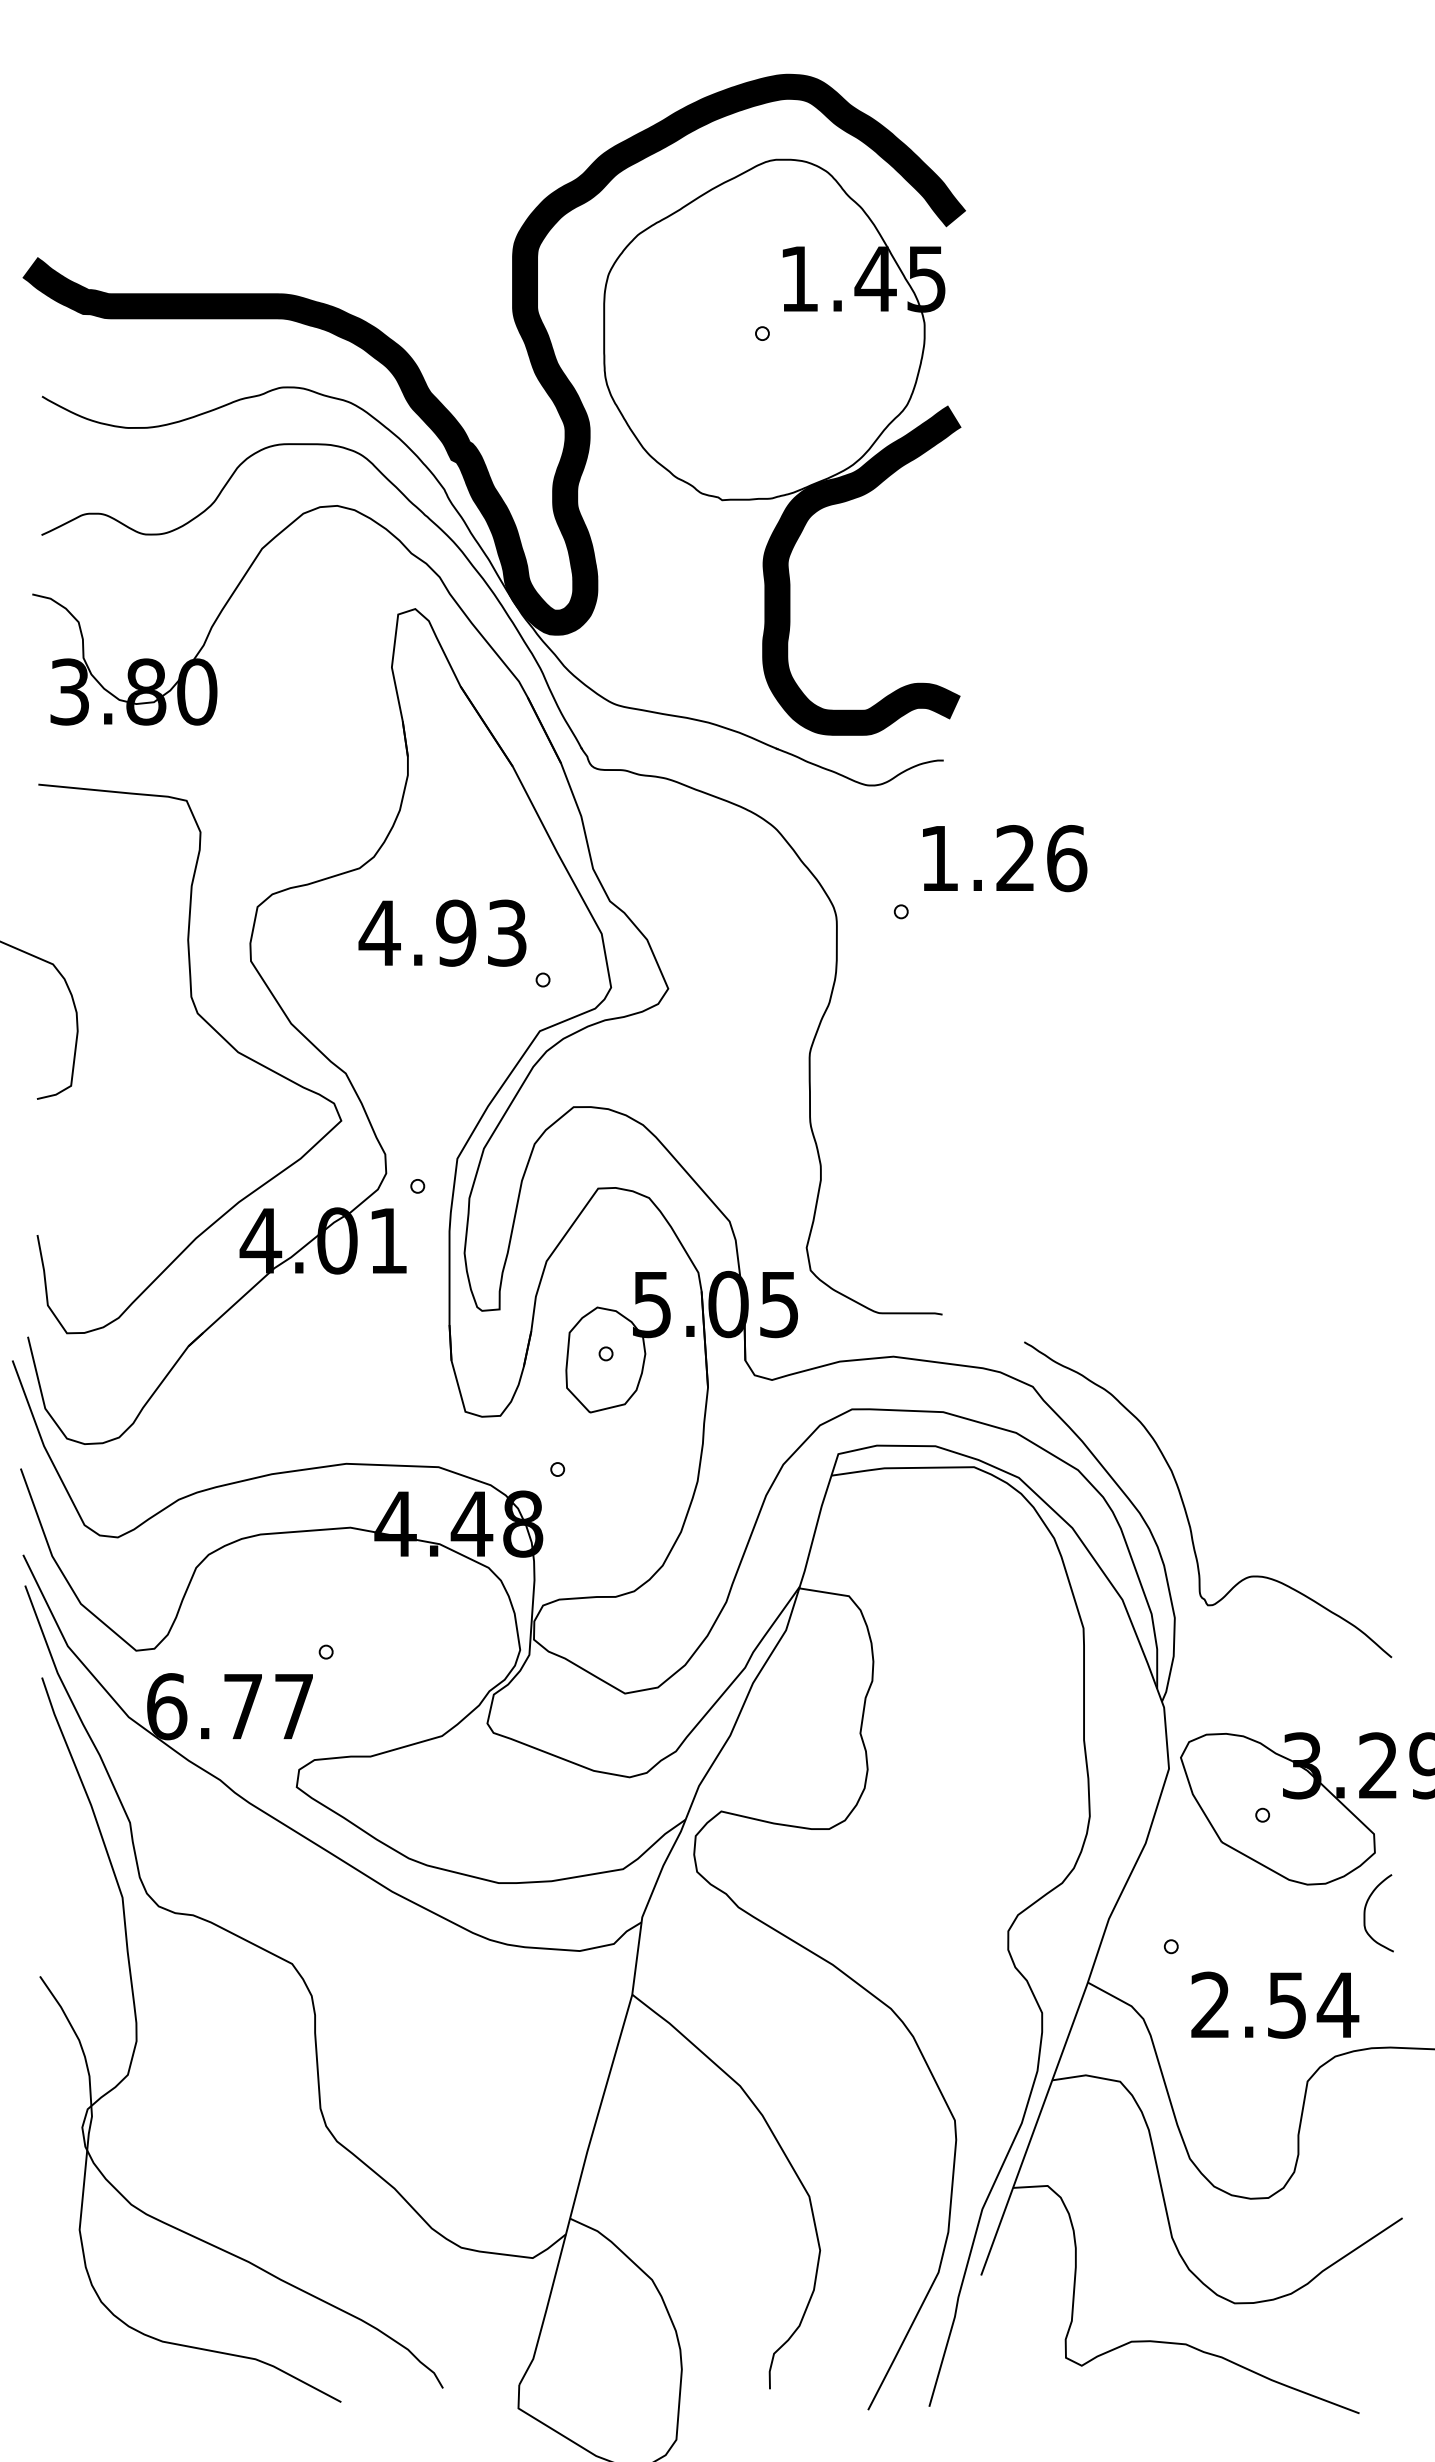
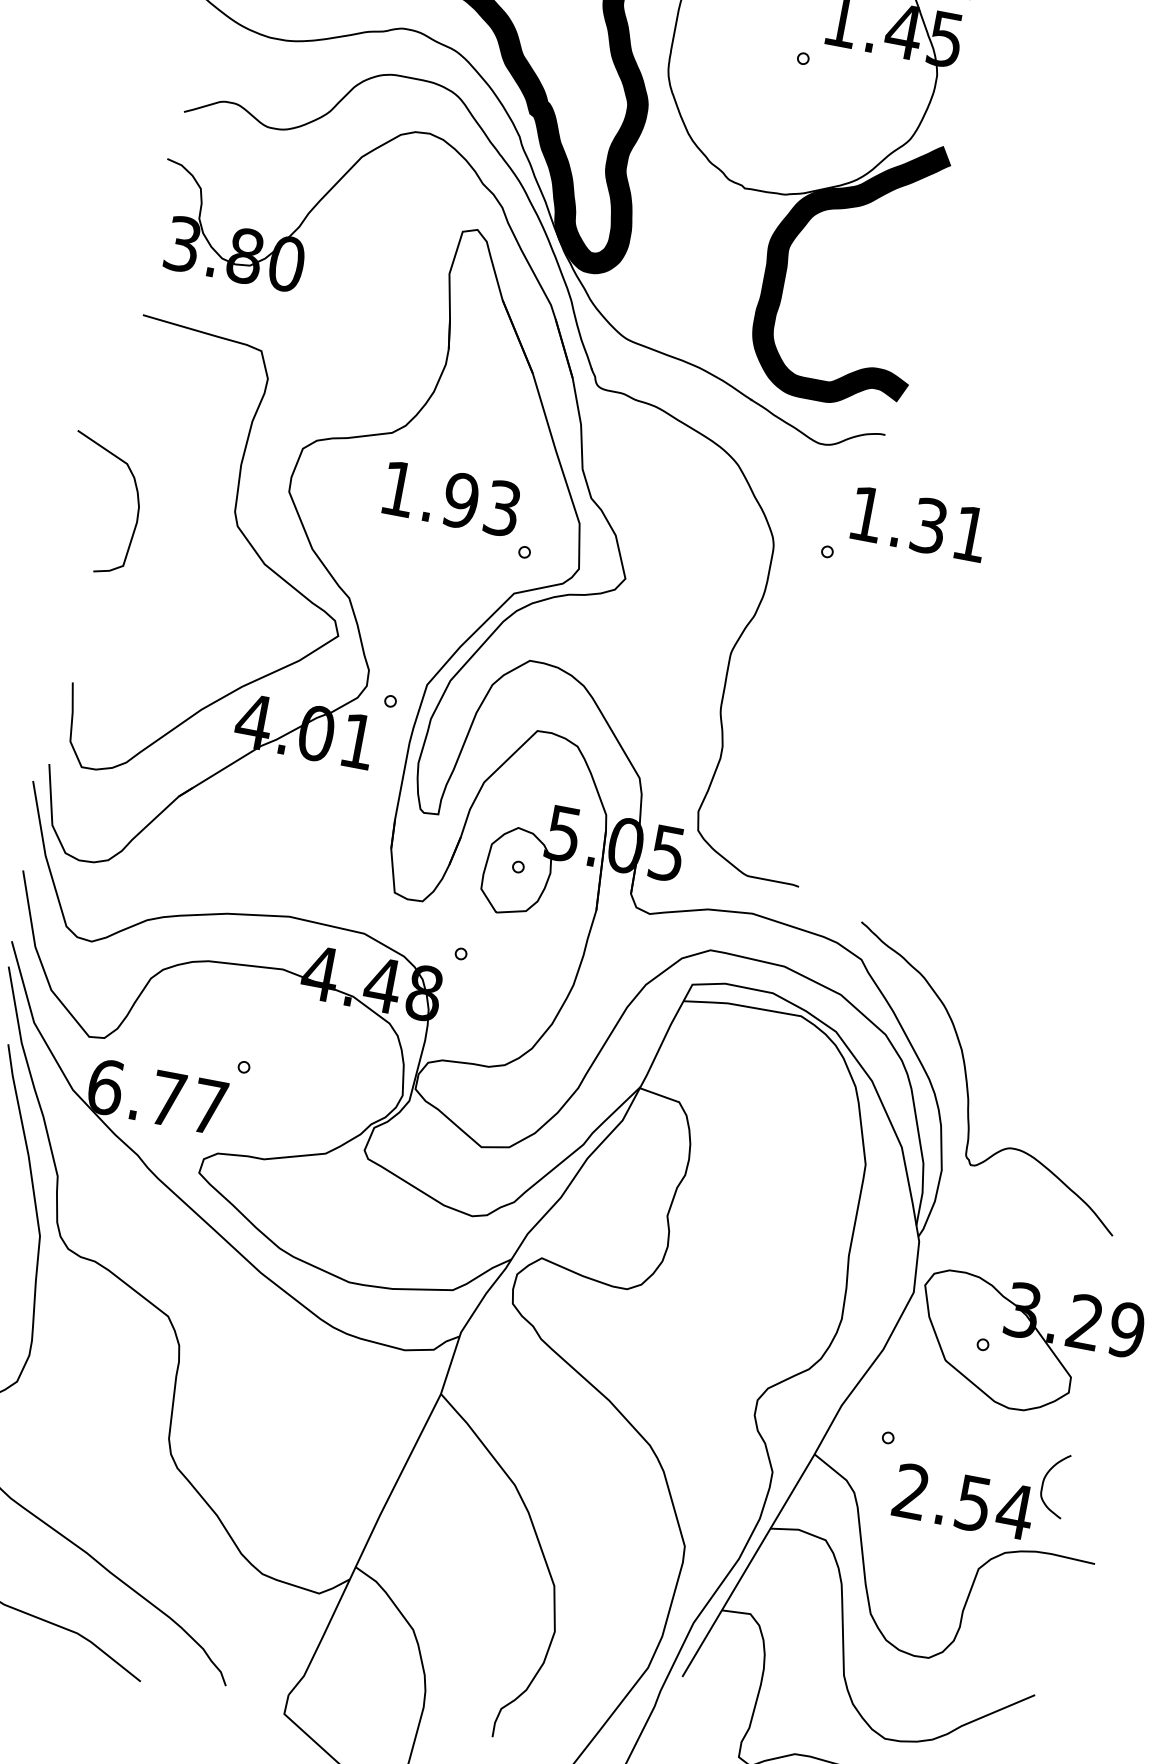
text: (1041, 858) -> (950, 530), 1.26 -> 1.31
text: (379, 932) -> (398, 488), 4.93 -> 1.93
curve: (1365, 1913) -> (1043, 1483), moved

